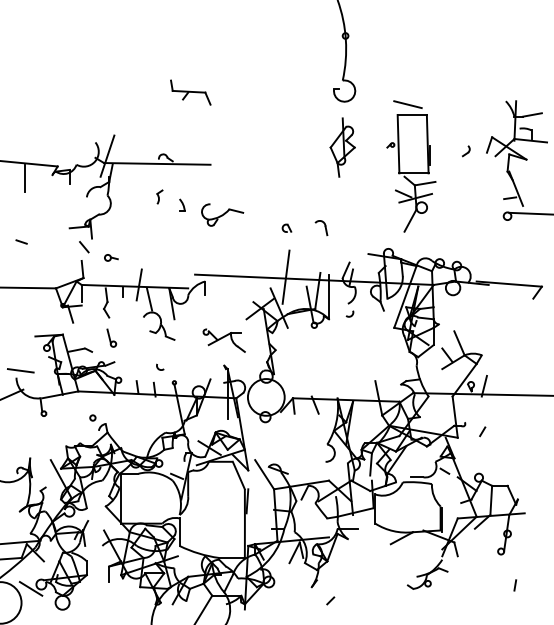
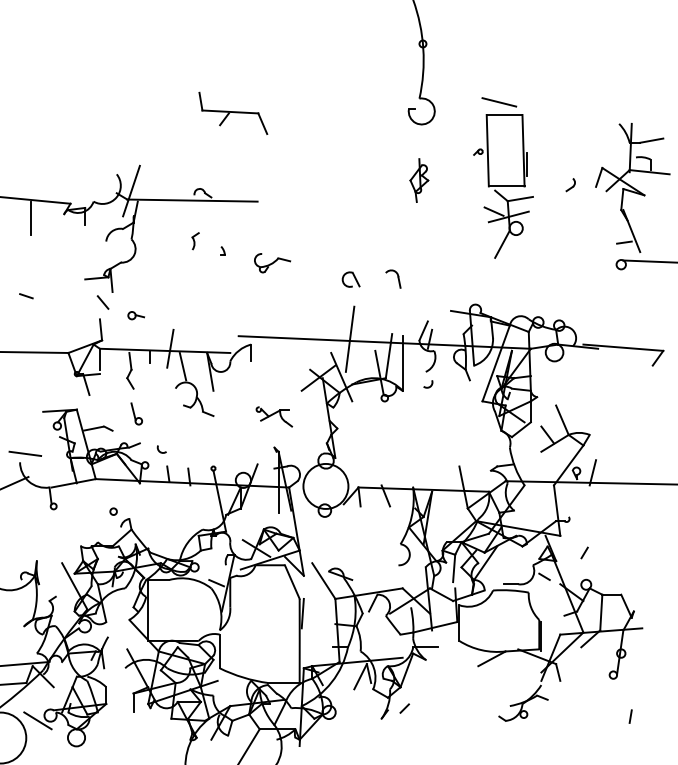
part: (190, 92) -> (233, 113), size x1.4
part: (342, 147) -> (419, 180), size x0.6
part: (411, 166) -> (503, 178), moved
part: (182, 204) -> (223, 250), size x0.6
part: (222, 214) -> (272, 262), size x0.7
part: (286, 227) -> (350, 278), size x1.6
part: (223, 340) -> (273, 416), size x0.7
arc: (158, 367) -> (159, 449), moved
line: (482, 431) -> (584, 552), moved
line: (330, 600) -> (404, 708), moved

